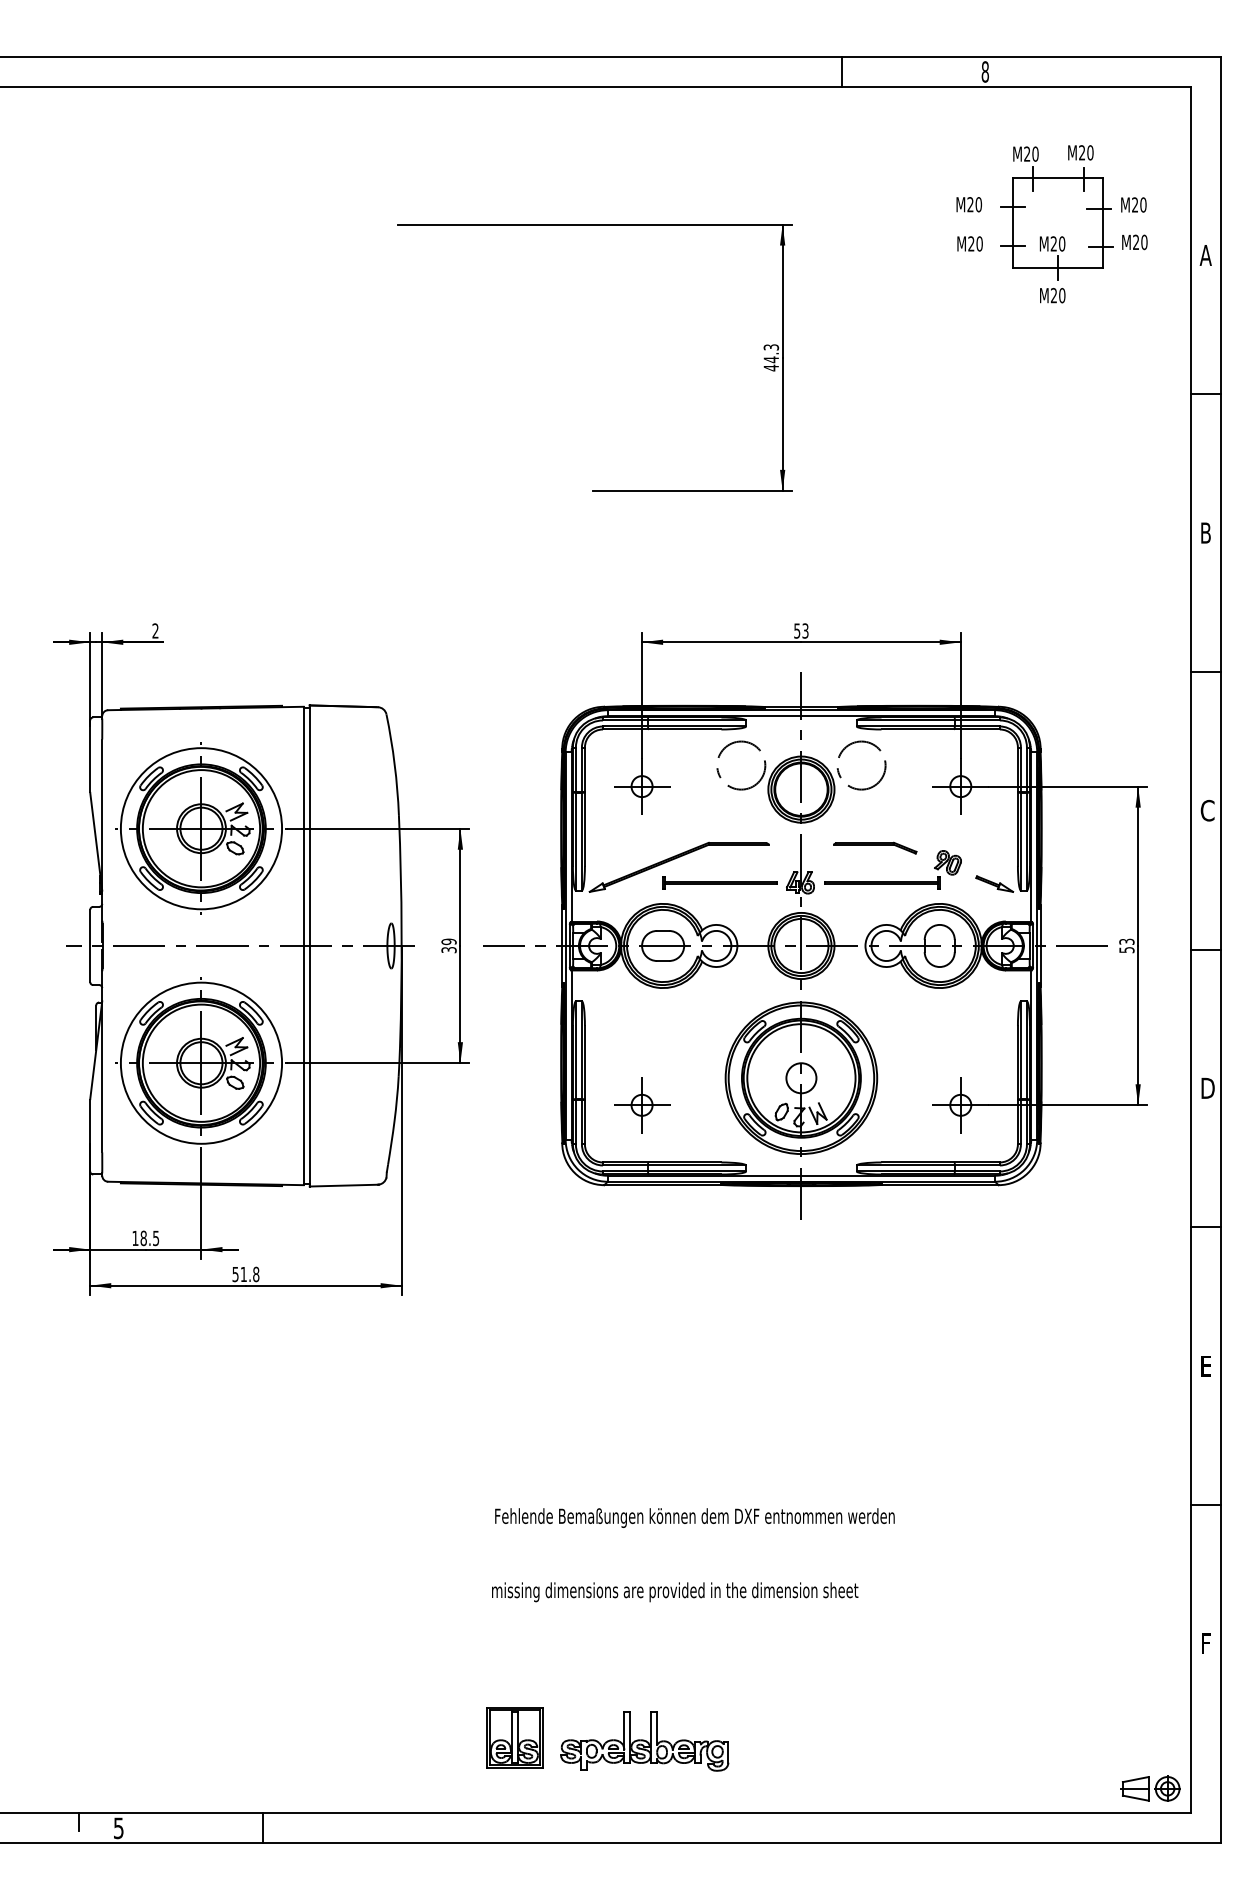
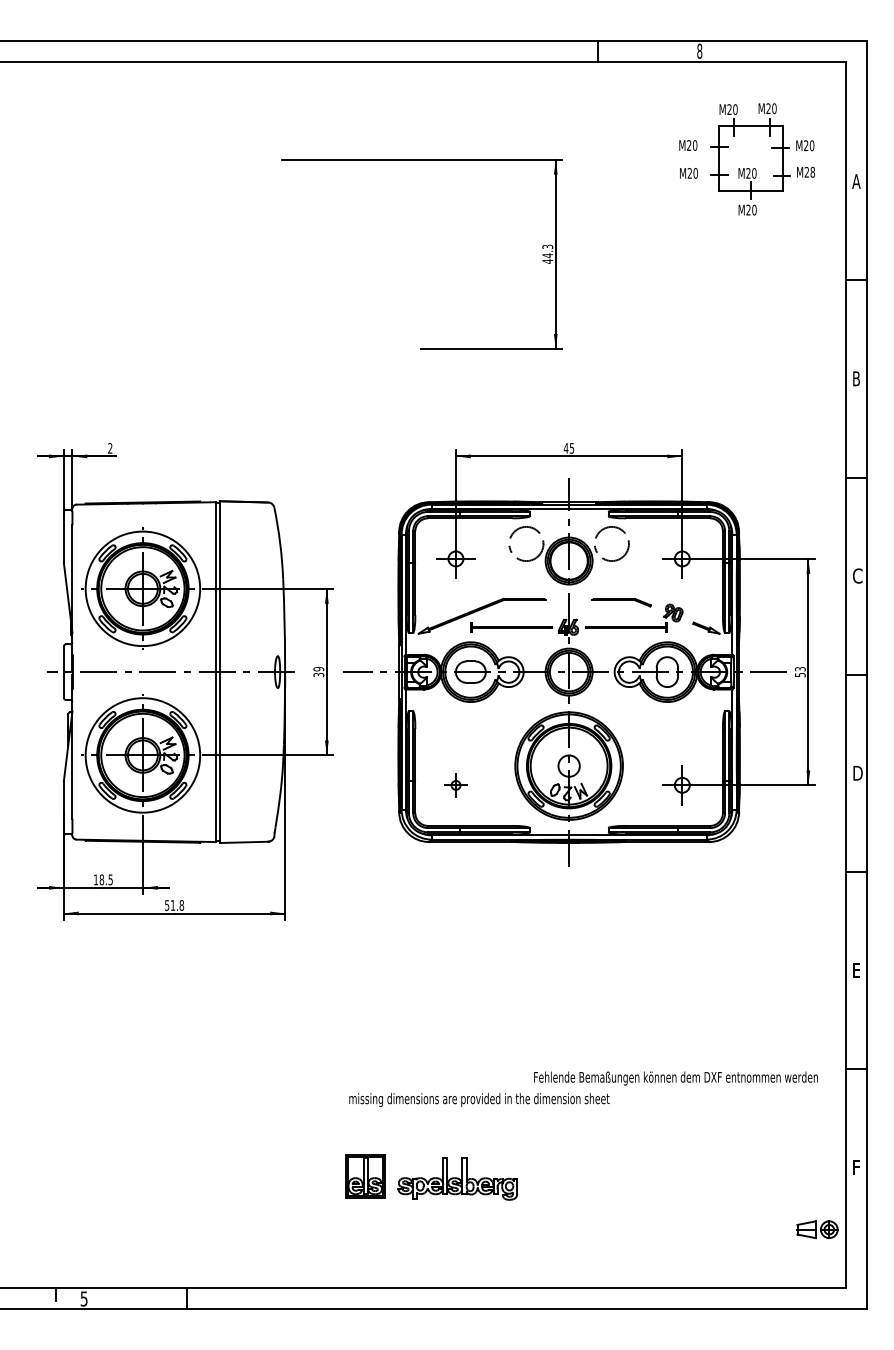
text: (1144, 242) -> (812, 172), M20 -> M28
text: (800, 630) -> (568, 448), 53 -> 45
part: (642, 1105) -> (456, 785), size x0.6
text: (694, 1517) -> (675, 1078), moved
text: (675, 1592) -> (479, 1100), moved
part: (607, 1739) -> (431, 1177), moved
part: (1150, 1788) -> (817, 1229), moved

